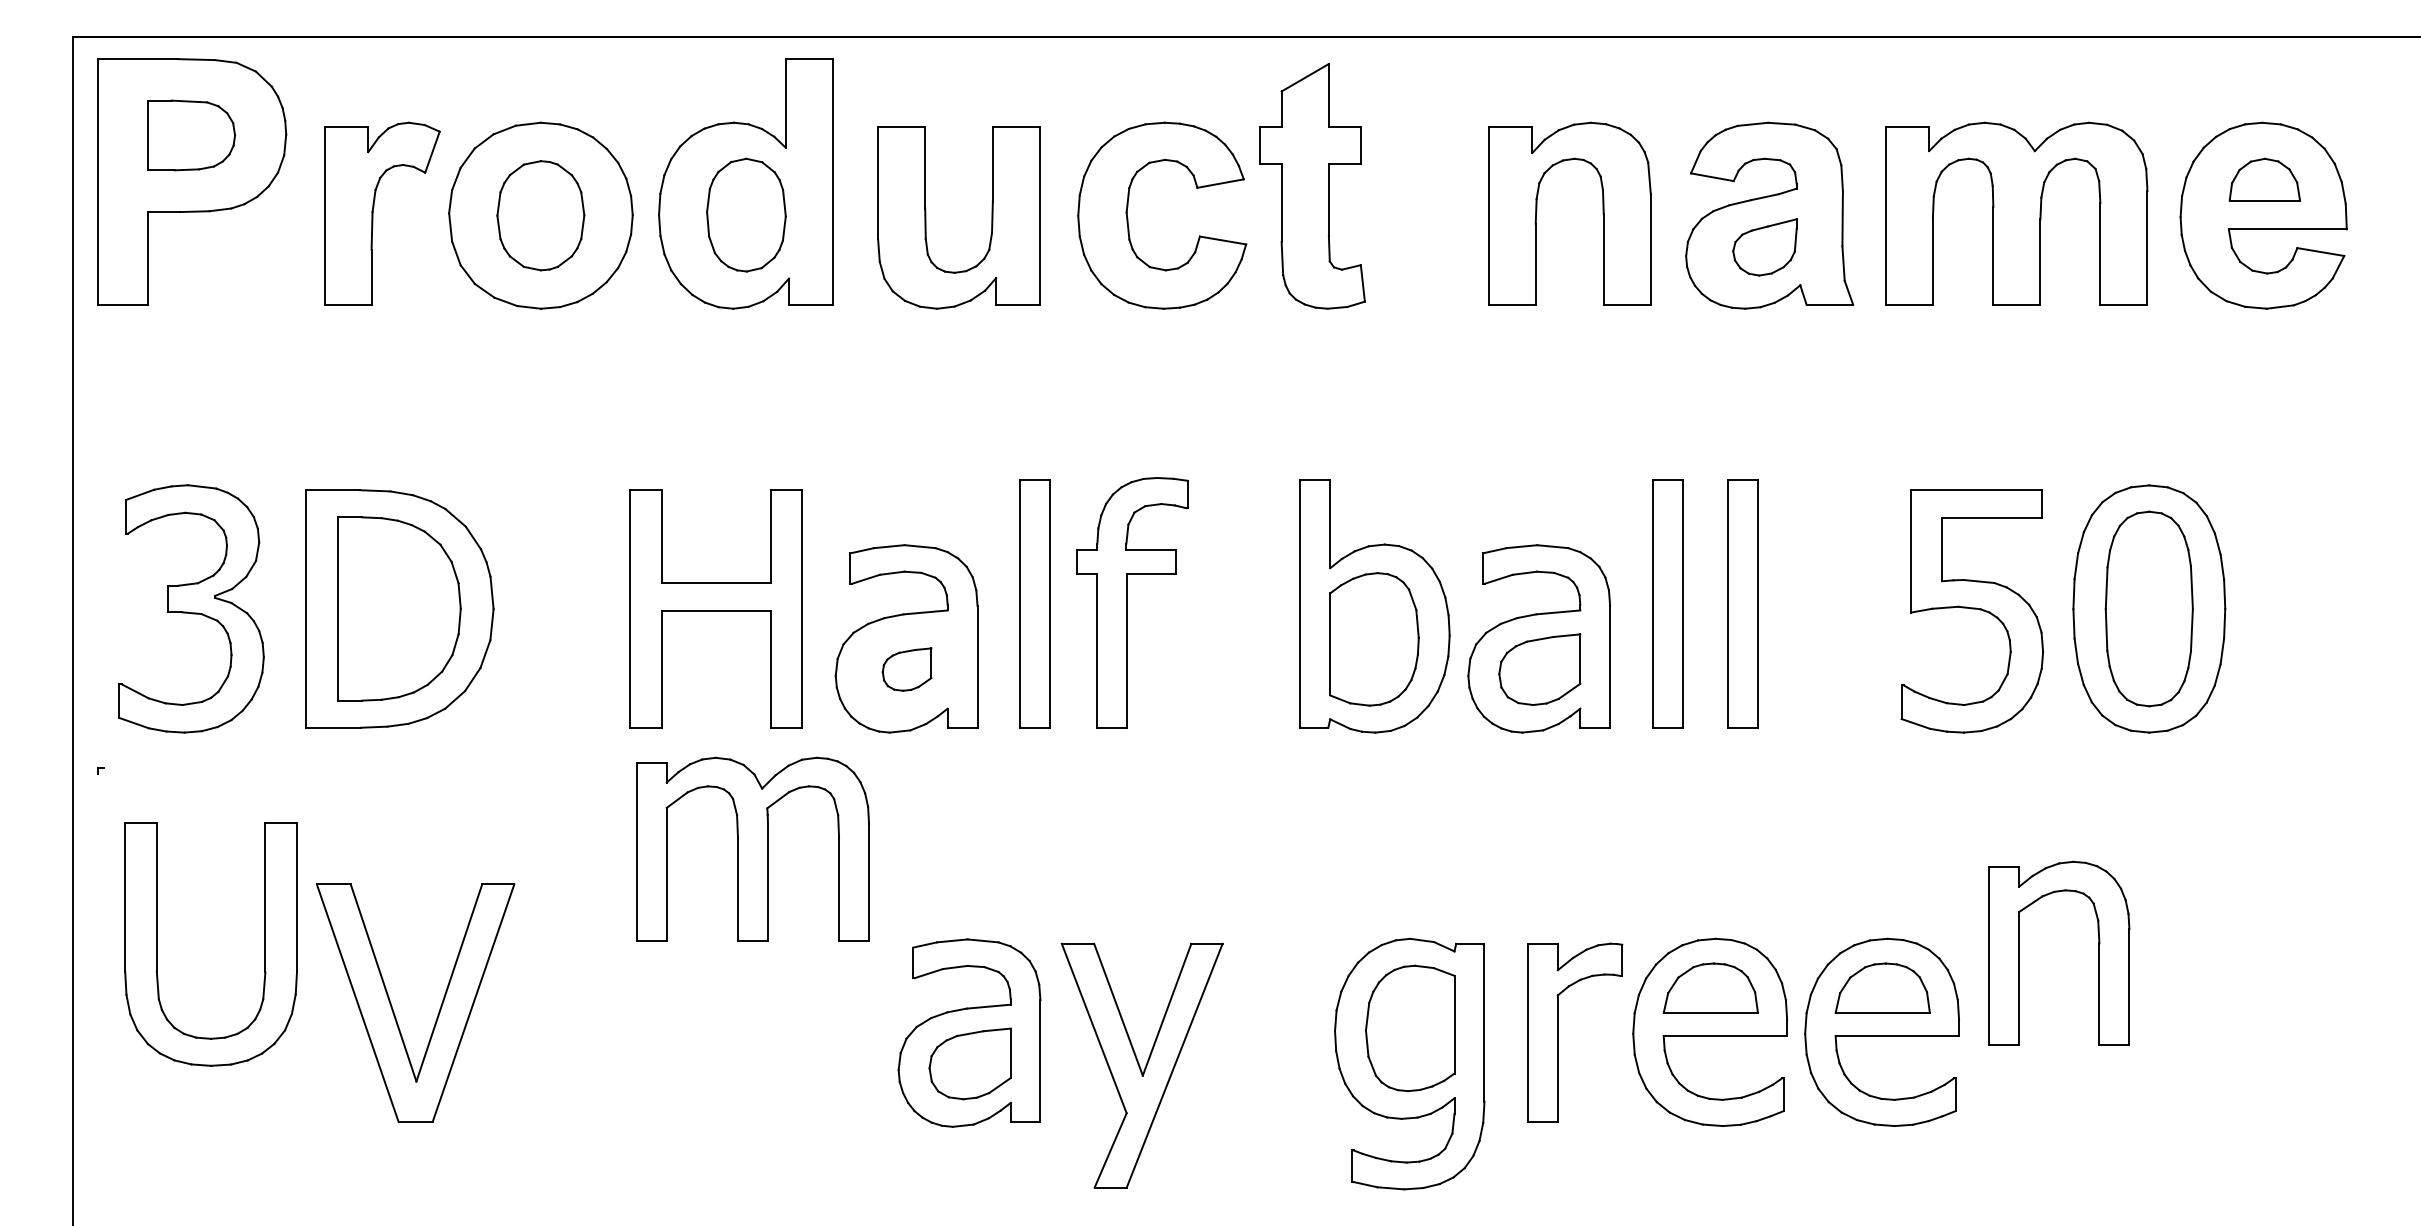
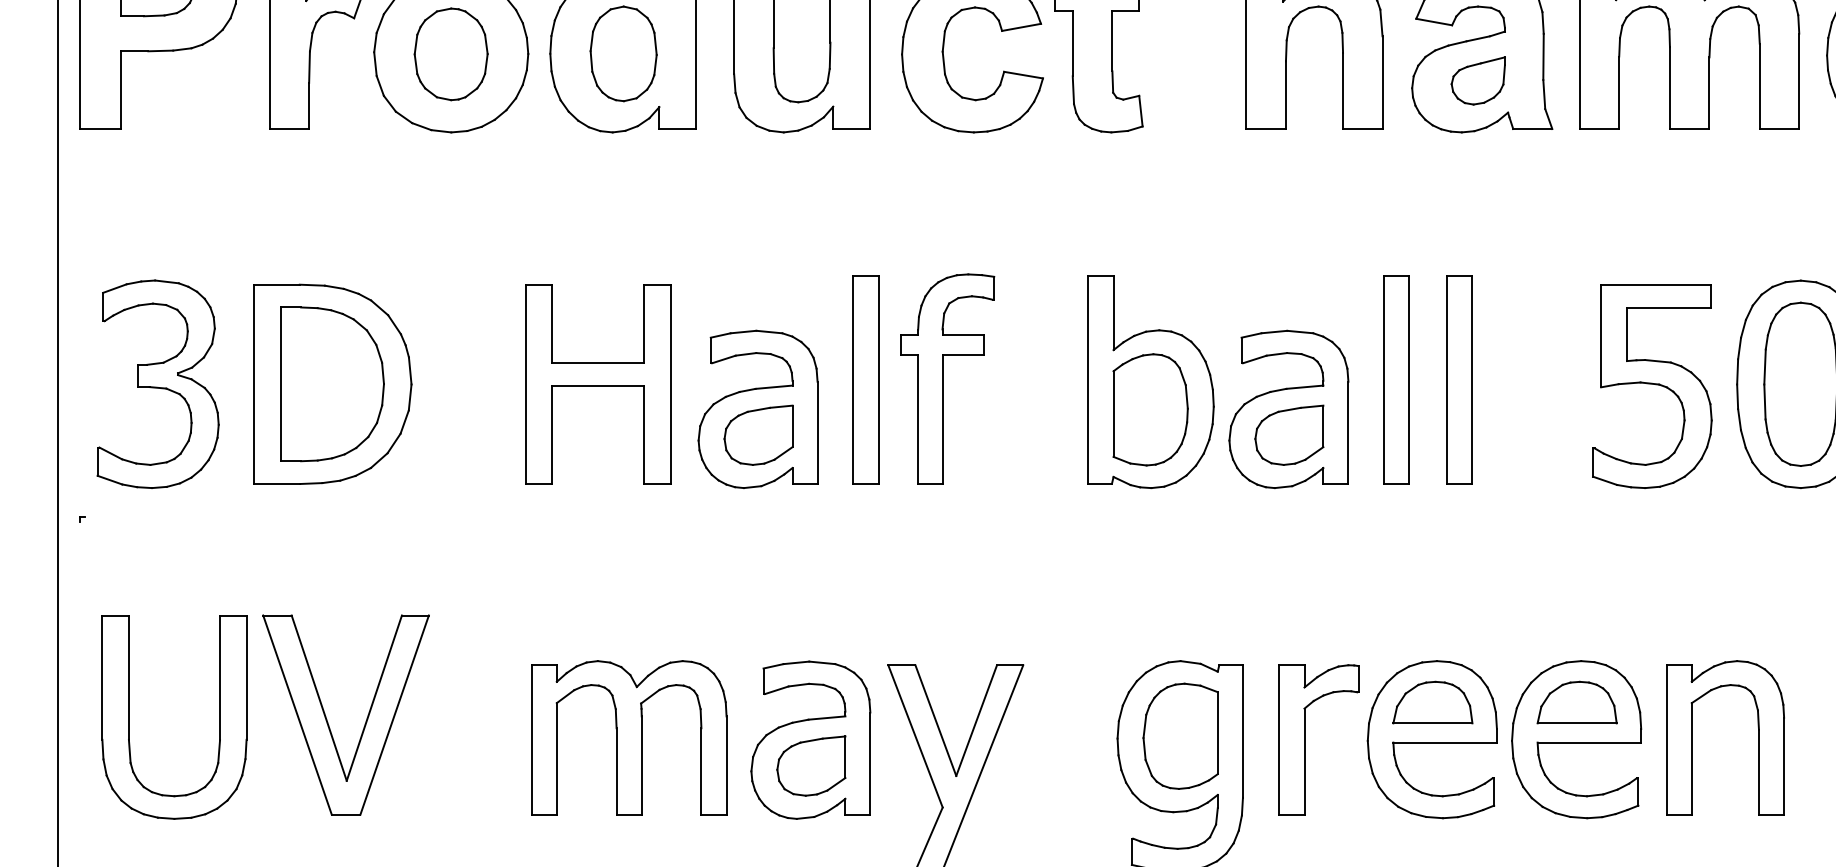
part: (906, 669) -> (757, 435), size x1.67
part: (752, 848) -> (628, 737), moved
part: (157, 944) -> (129, 717), moved
part: (2098, 952) -> (1758, 737), moved

